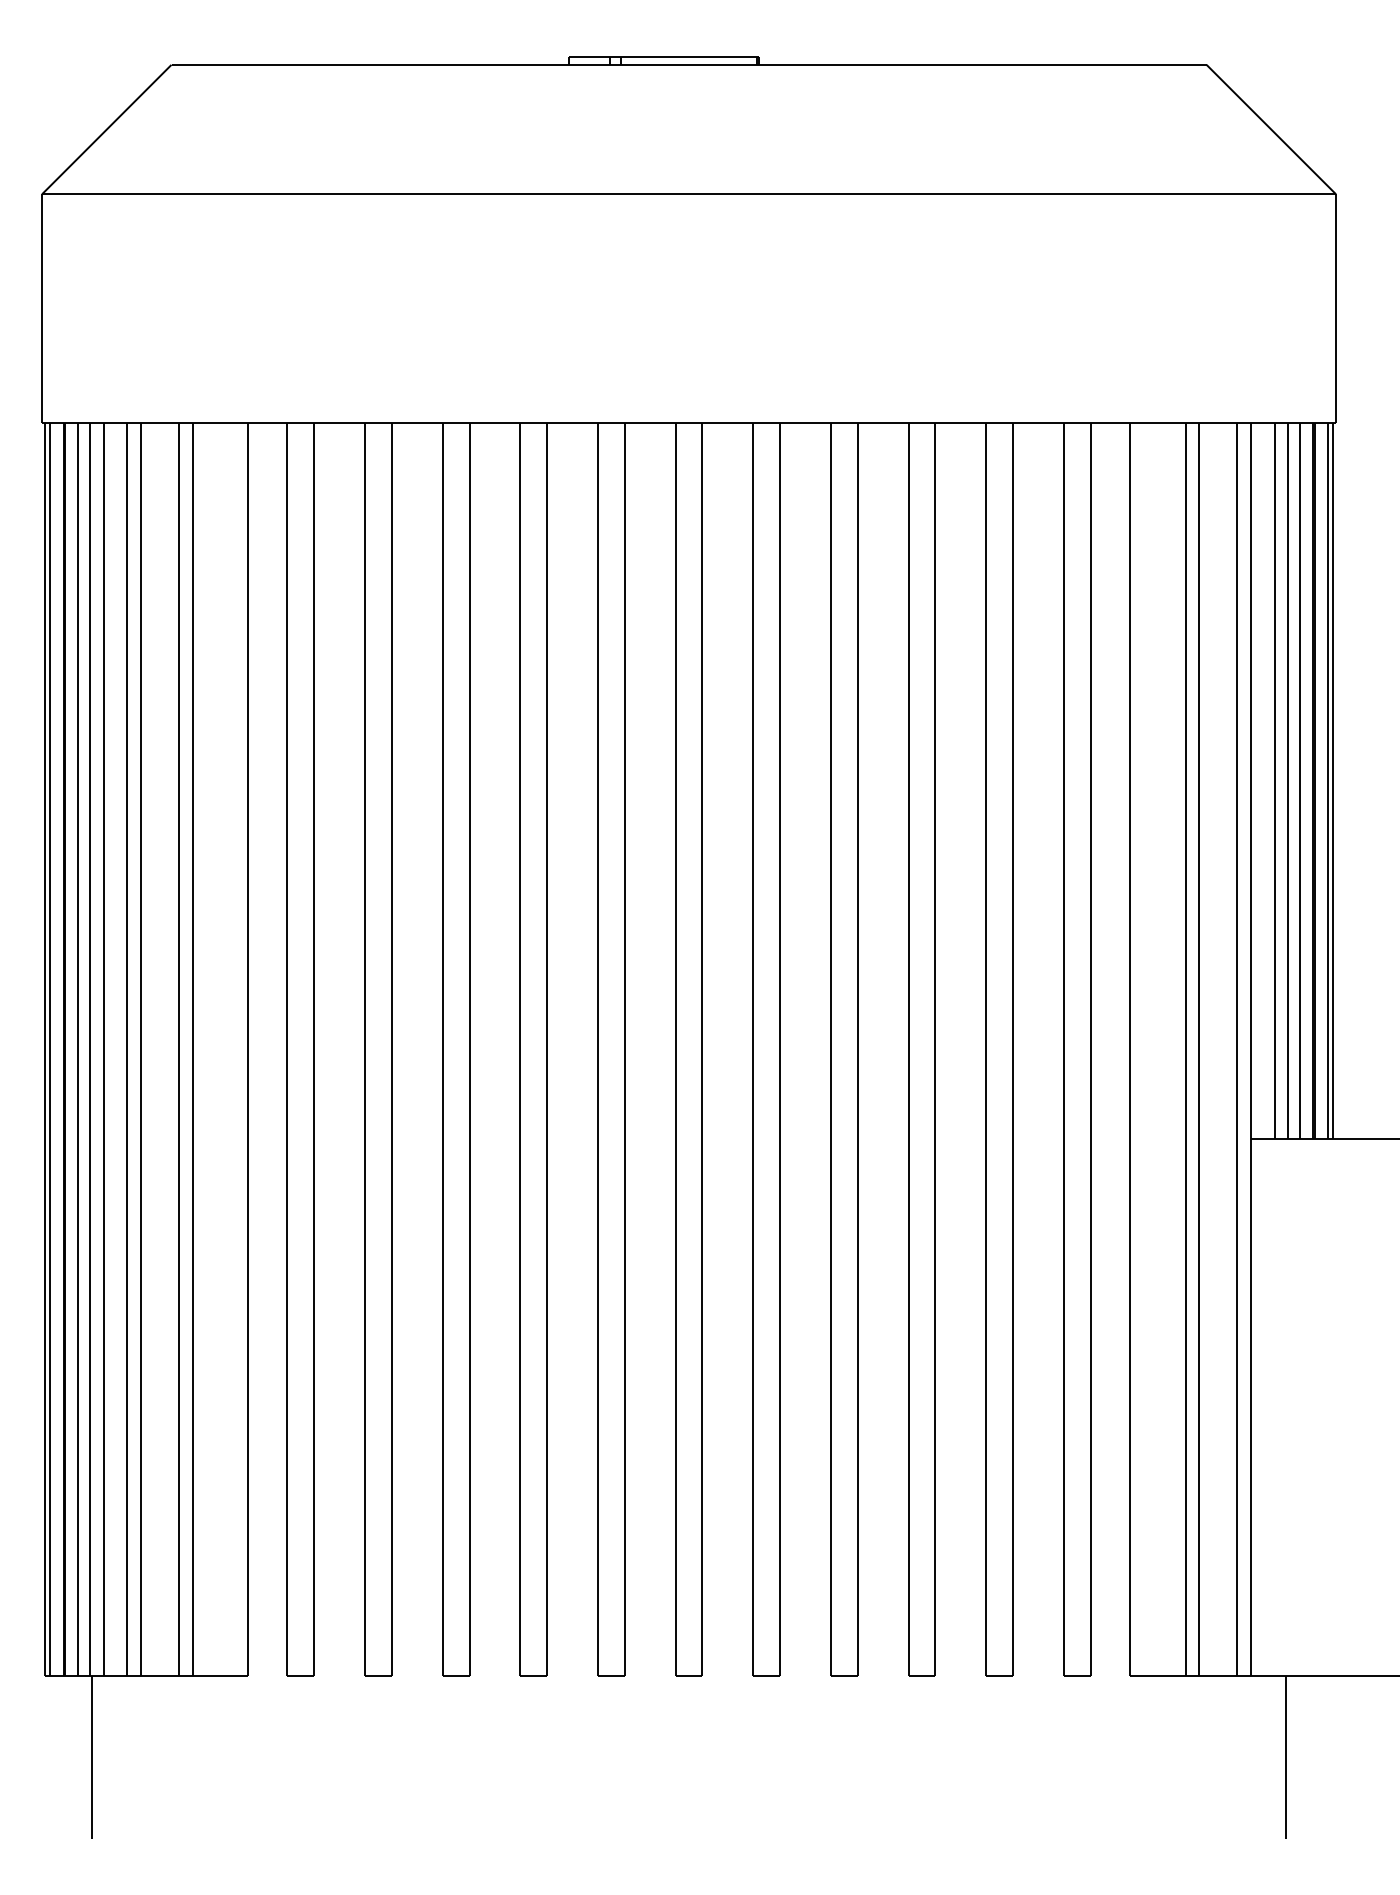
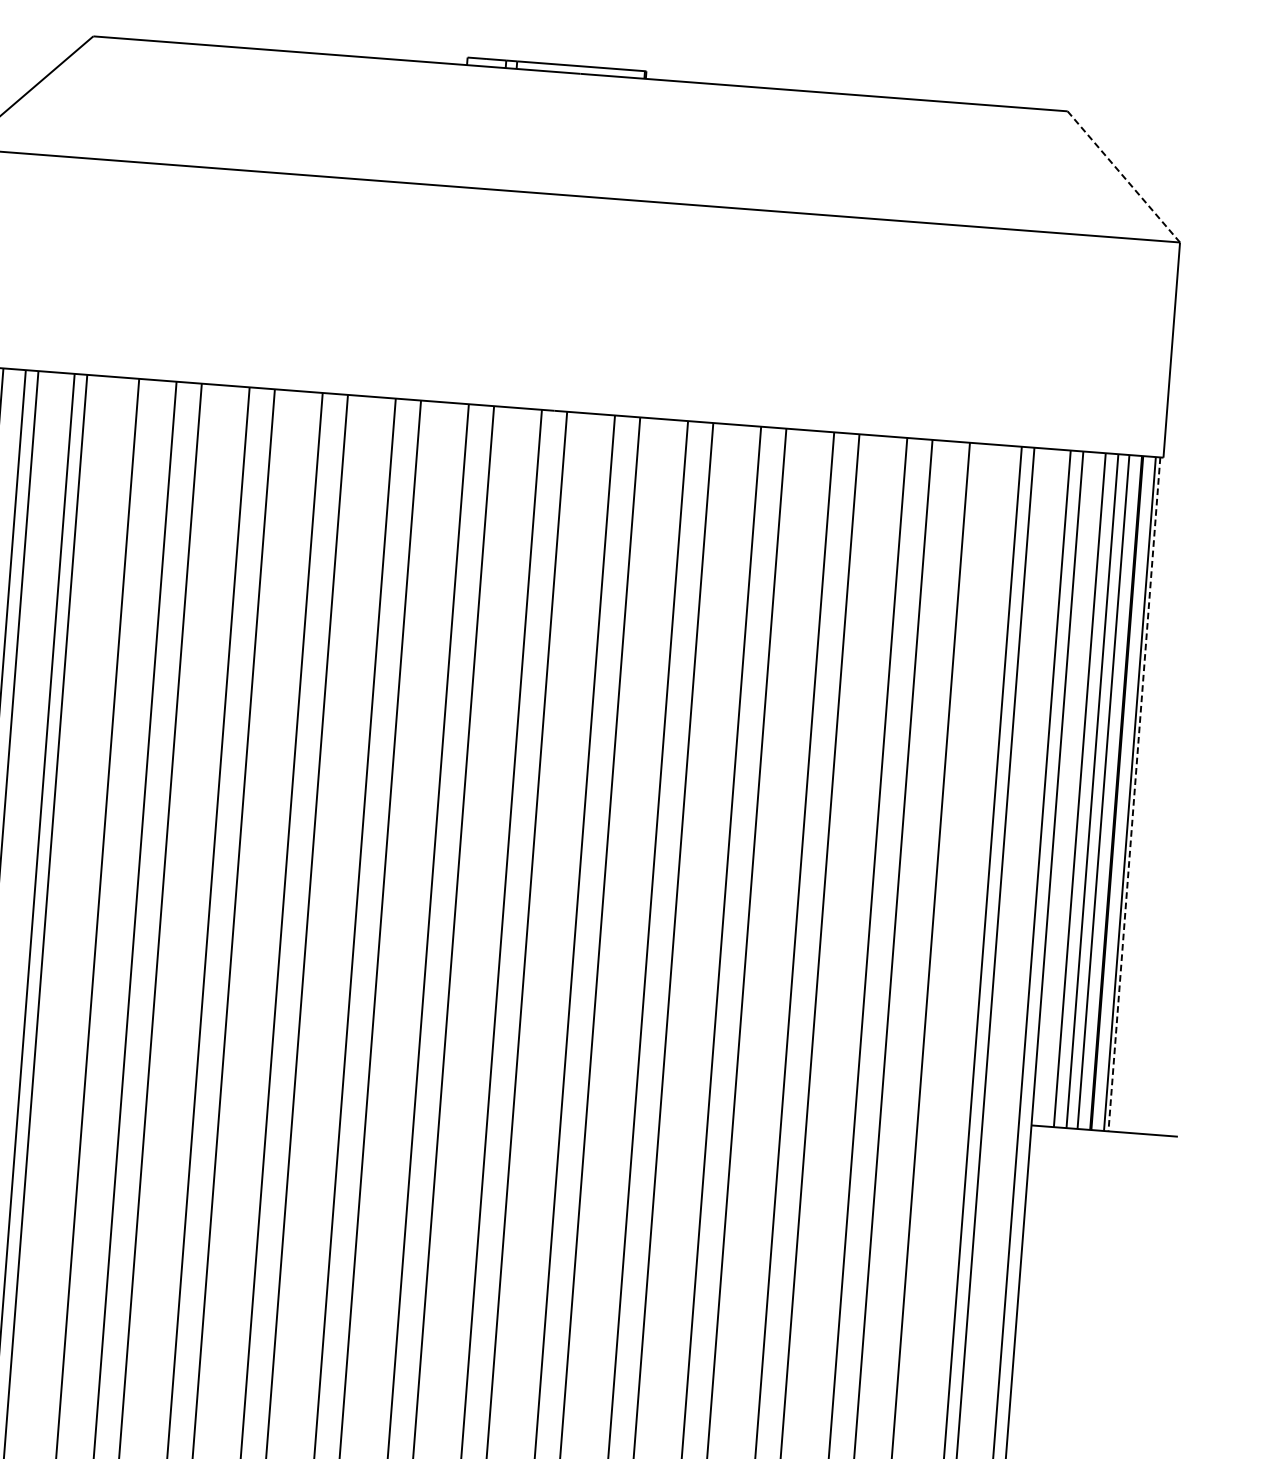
line: (1271, 129) -> (1124, 176), solid -> dashed
line: (1332, 781) -> (1134, 794), solid -> dashed

